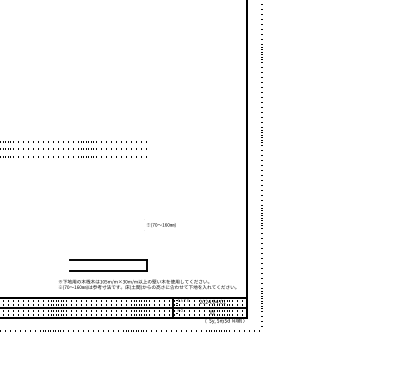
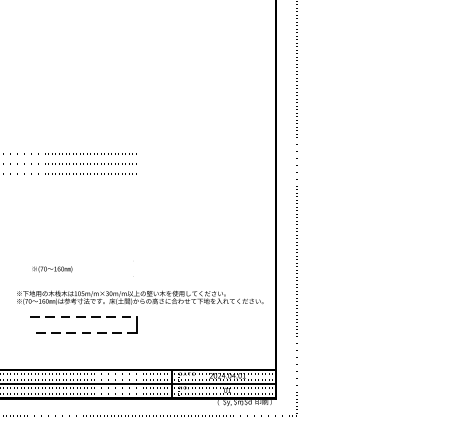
text: (161, 224) -> (52, 268), moved
line: (108, 259) -> (83, 317), solid -> dashed
line: (108, 270) -> (83, 332), solid -> dashed
text: (147, 284) -> (140, 297), moved

